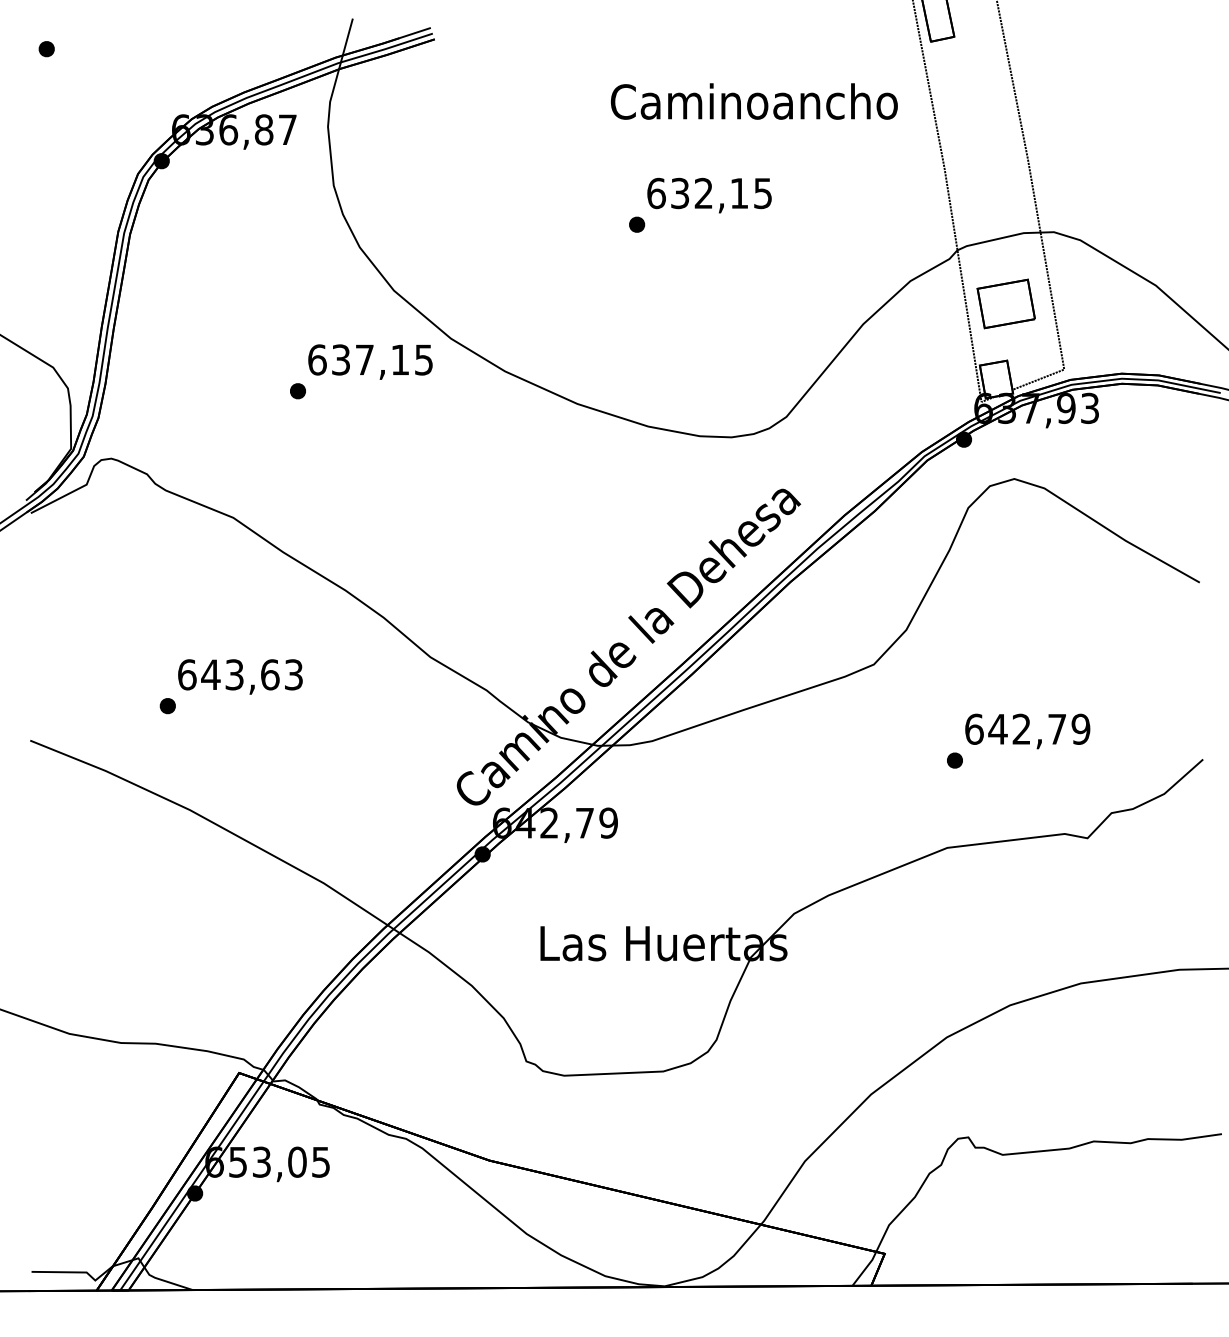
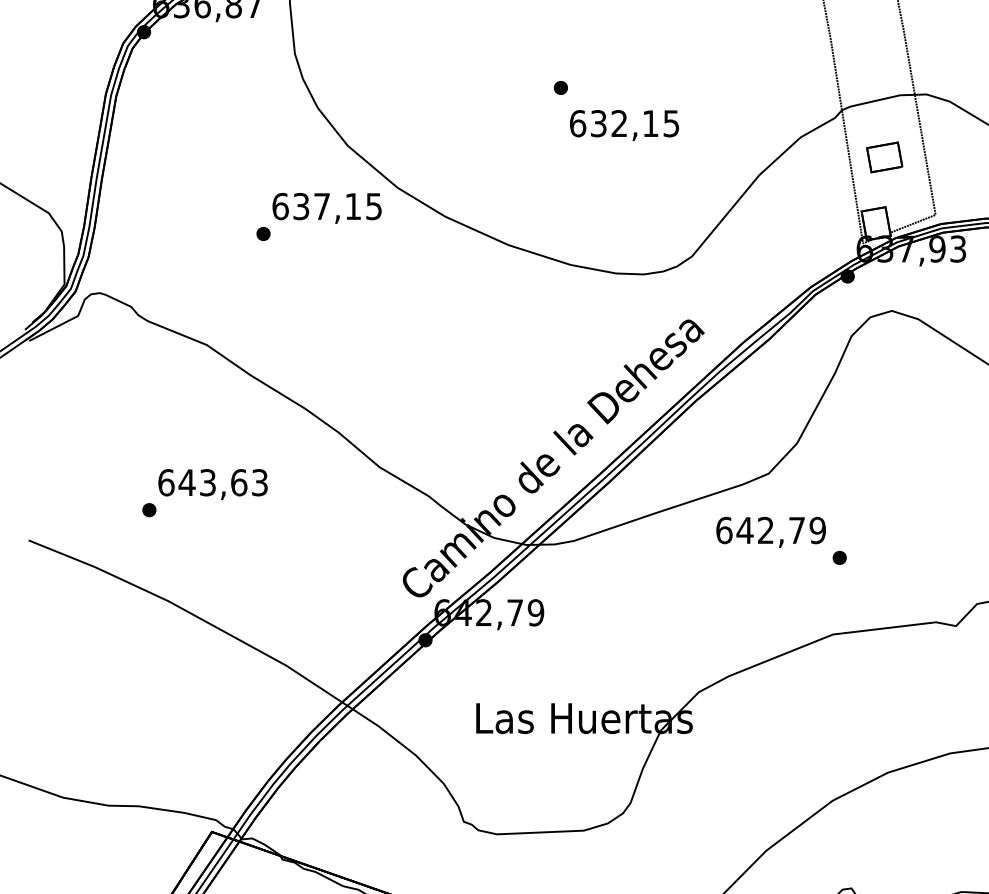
text: (709, 195) -> (624, 125), moved
part: (1005, 303) -> (884, 157), size x0.7
text: (1027, 731) -> (770, 532), moved

